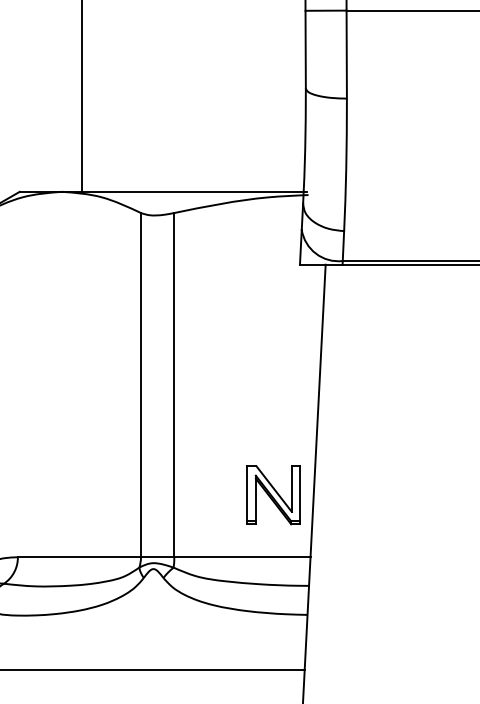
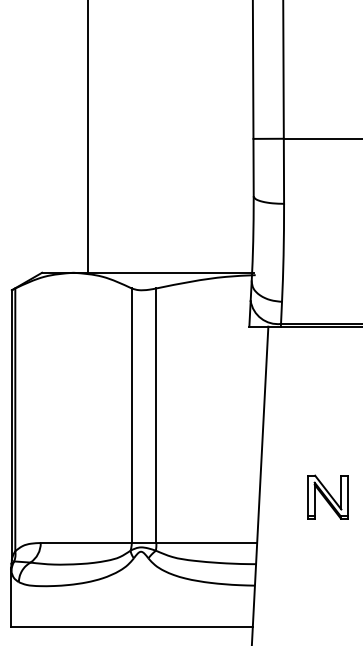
part: (273, 494) -> (327, 496), moved

